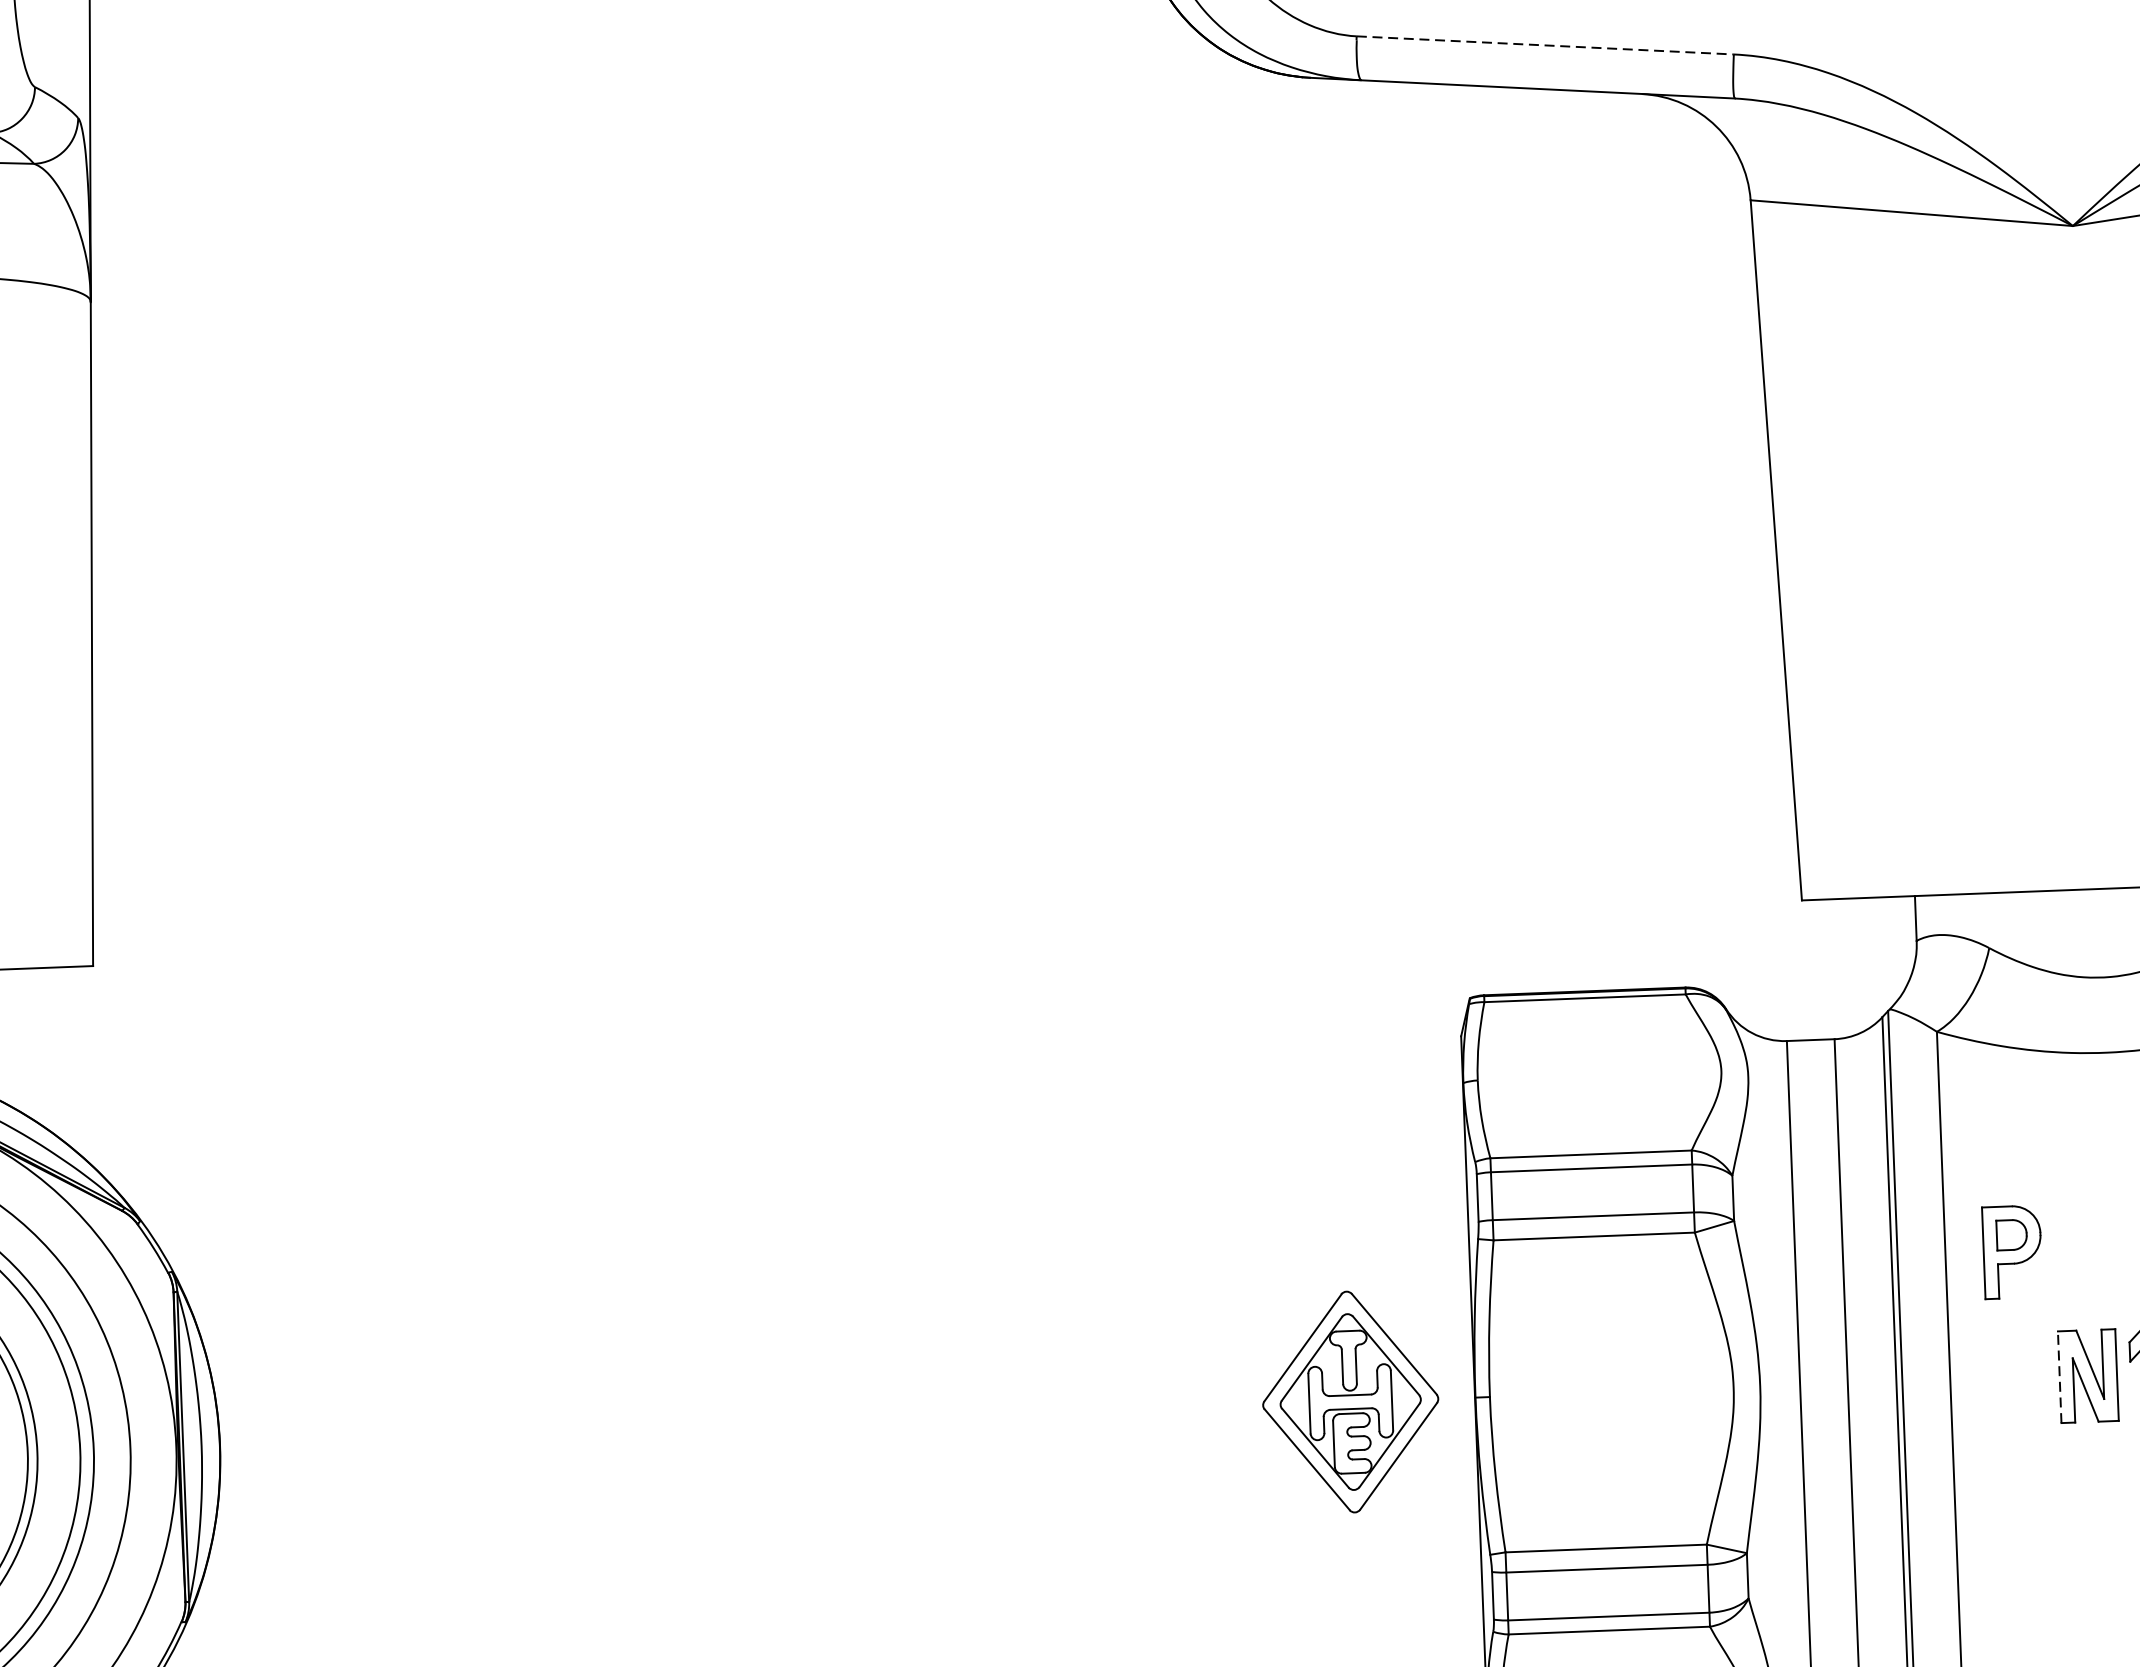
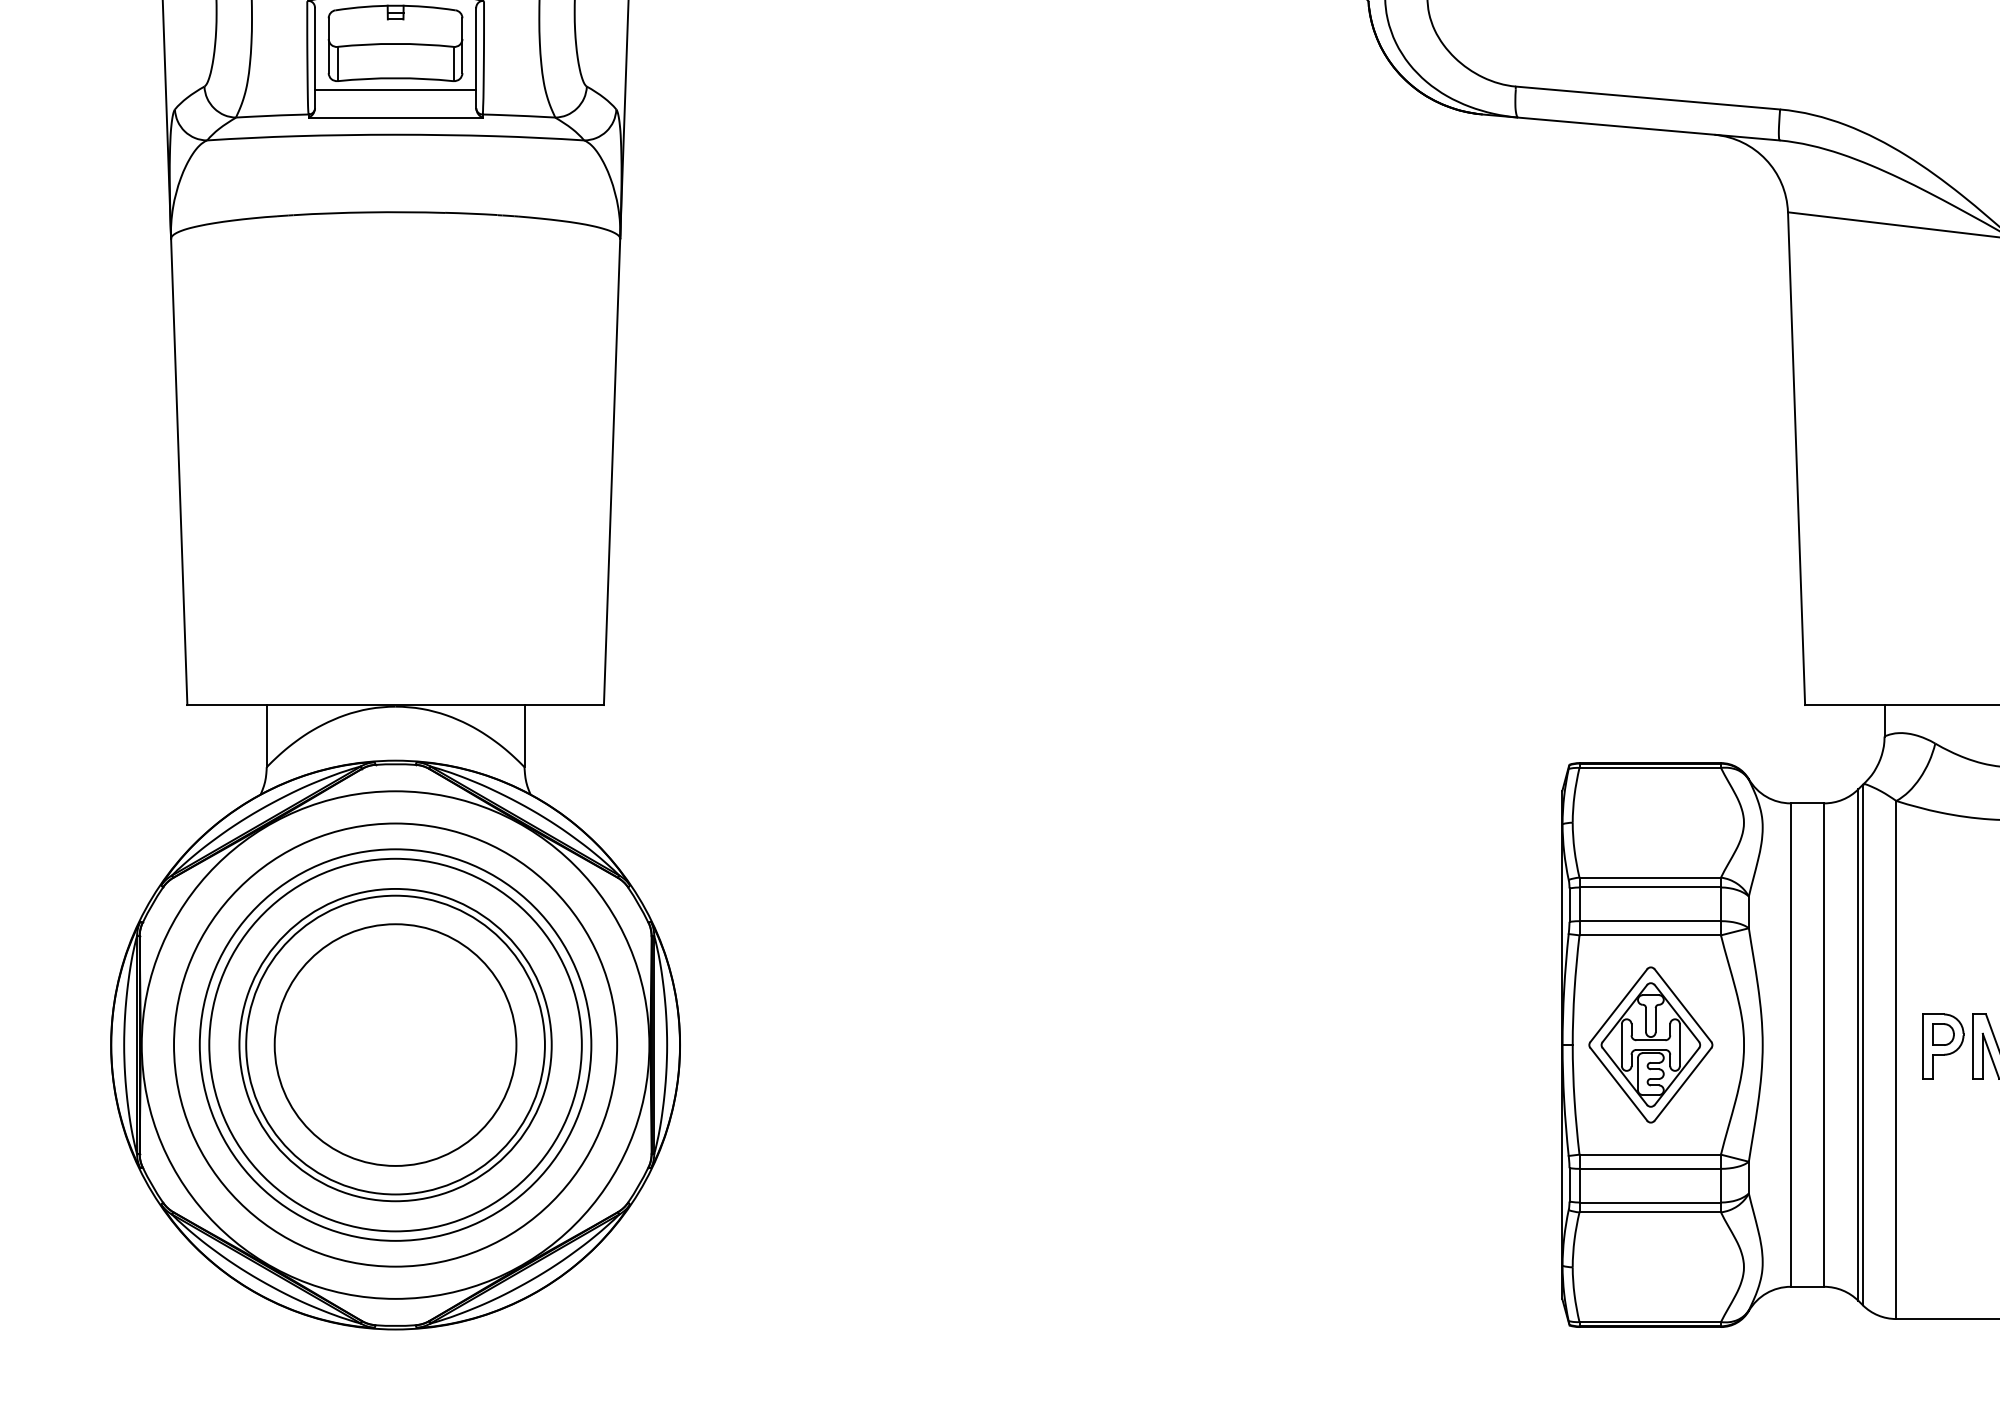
line: (1545, 46) -> (1648, 98), dashed -> solid
part: (2012, 1251) -> (1943, 1046), moved
line: (2060, 1376) -> (1973, 1046), dashed -> solid
part: (1350, 1401) -> (1650, 1044), moved

